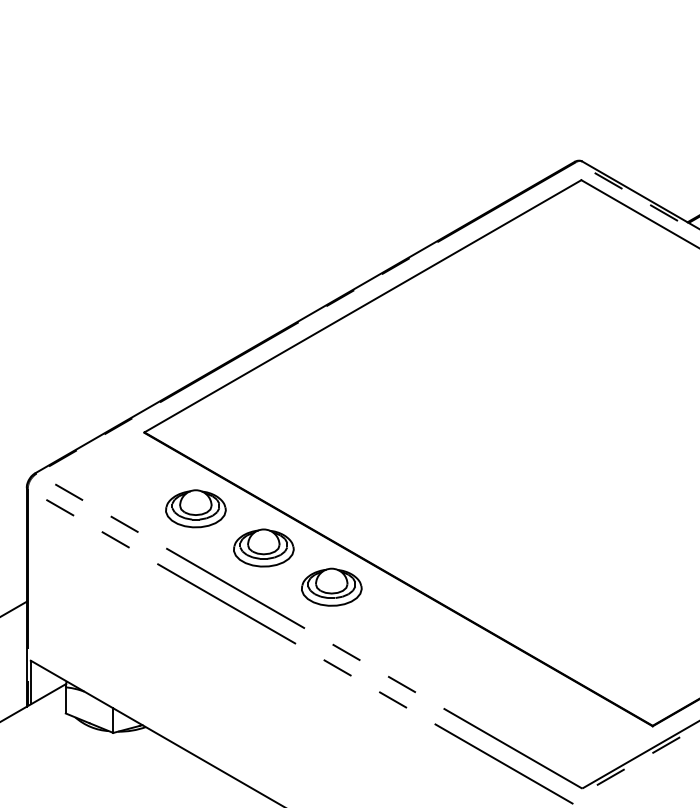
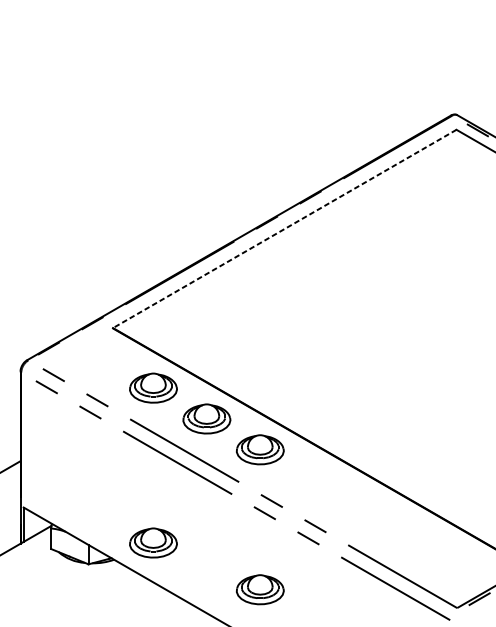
line: (362, 306) -> (284, 229), solid -> dashed
part: (195, 705) -> (153, 542), added
part: (331, 764) -> (260, 589), added

